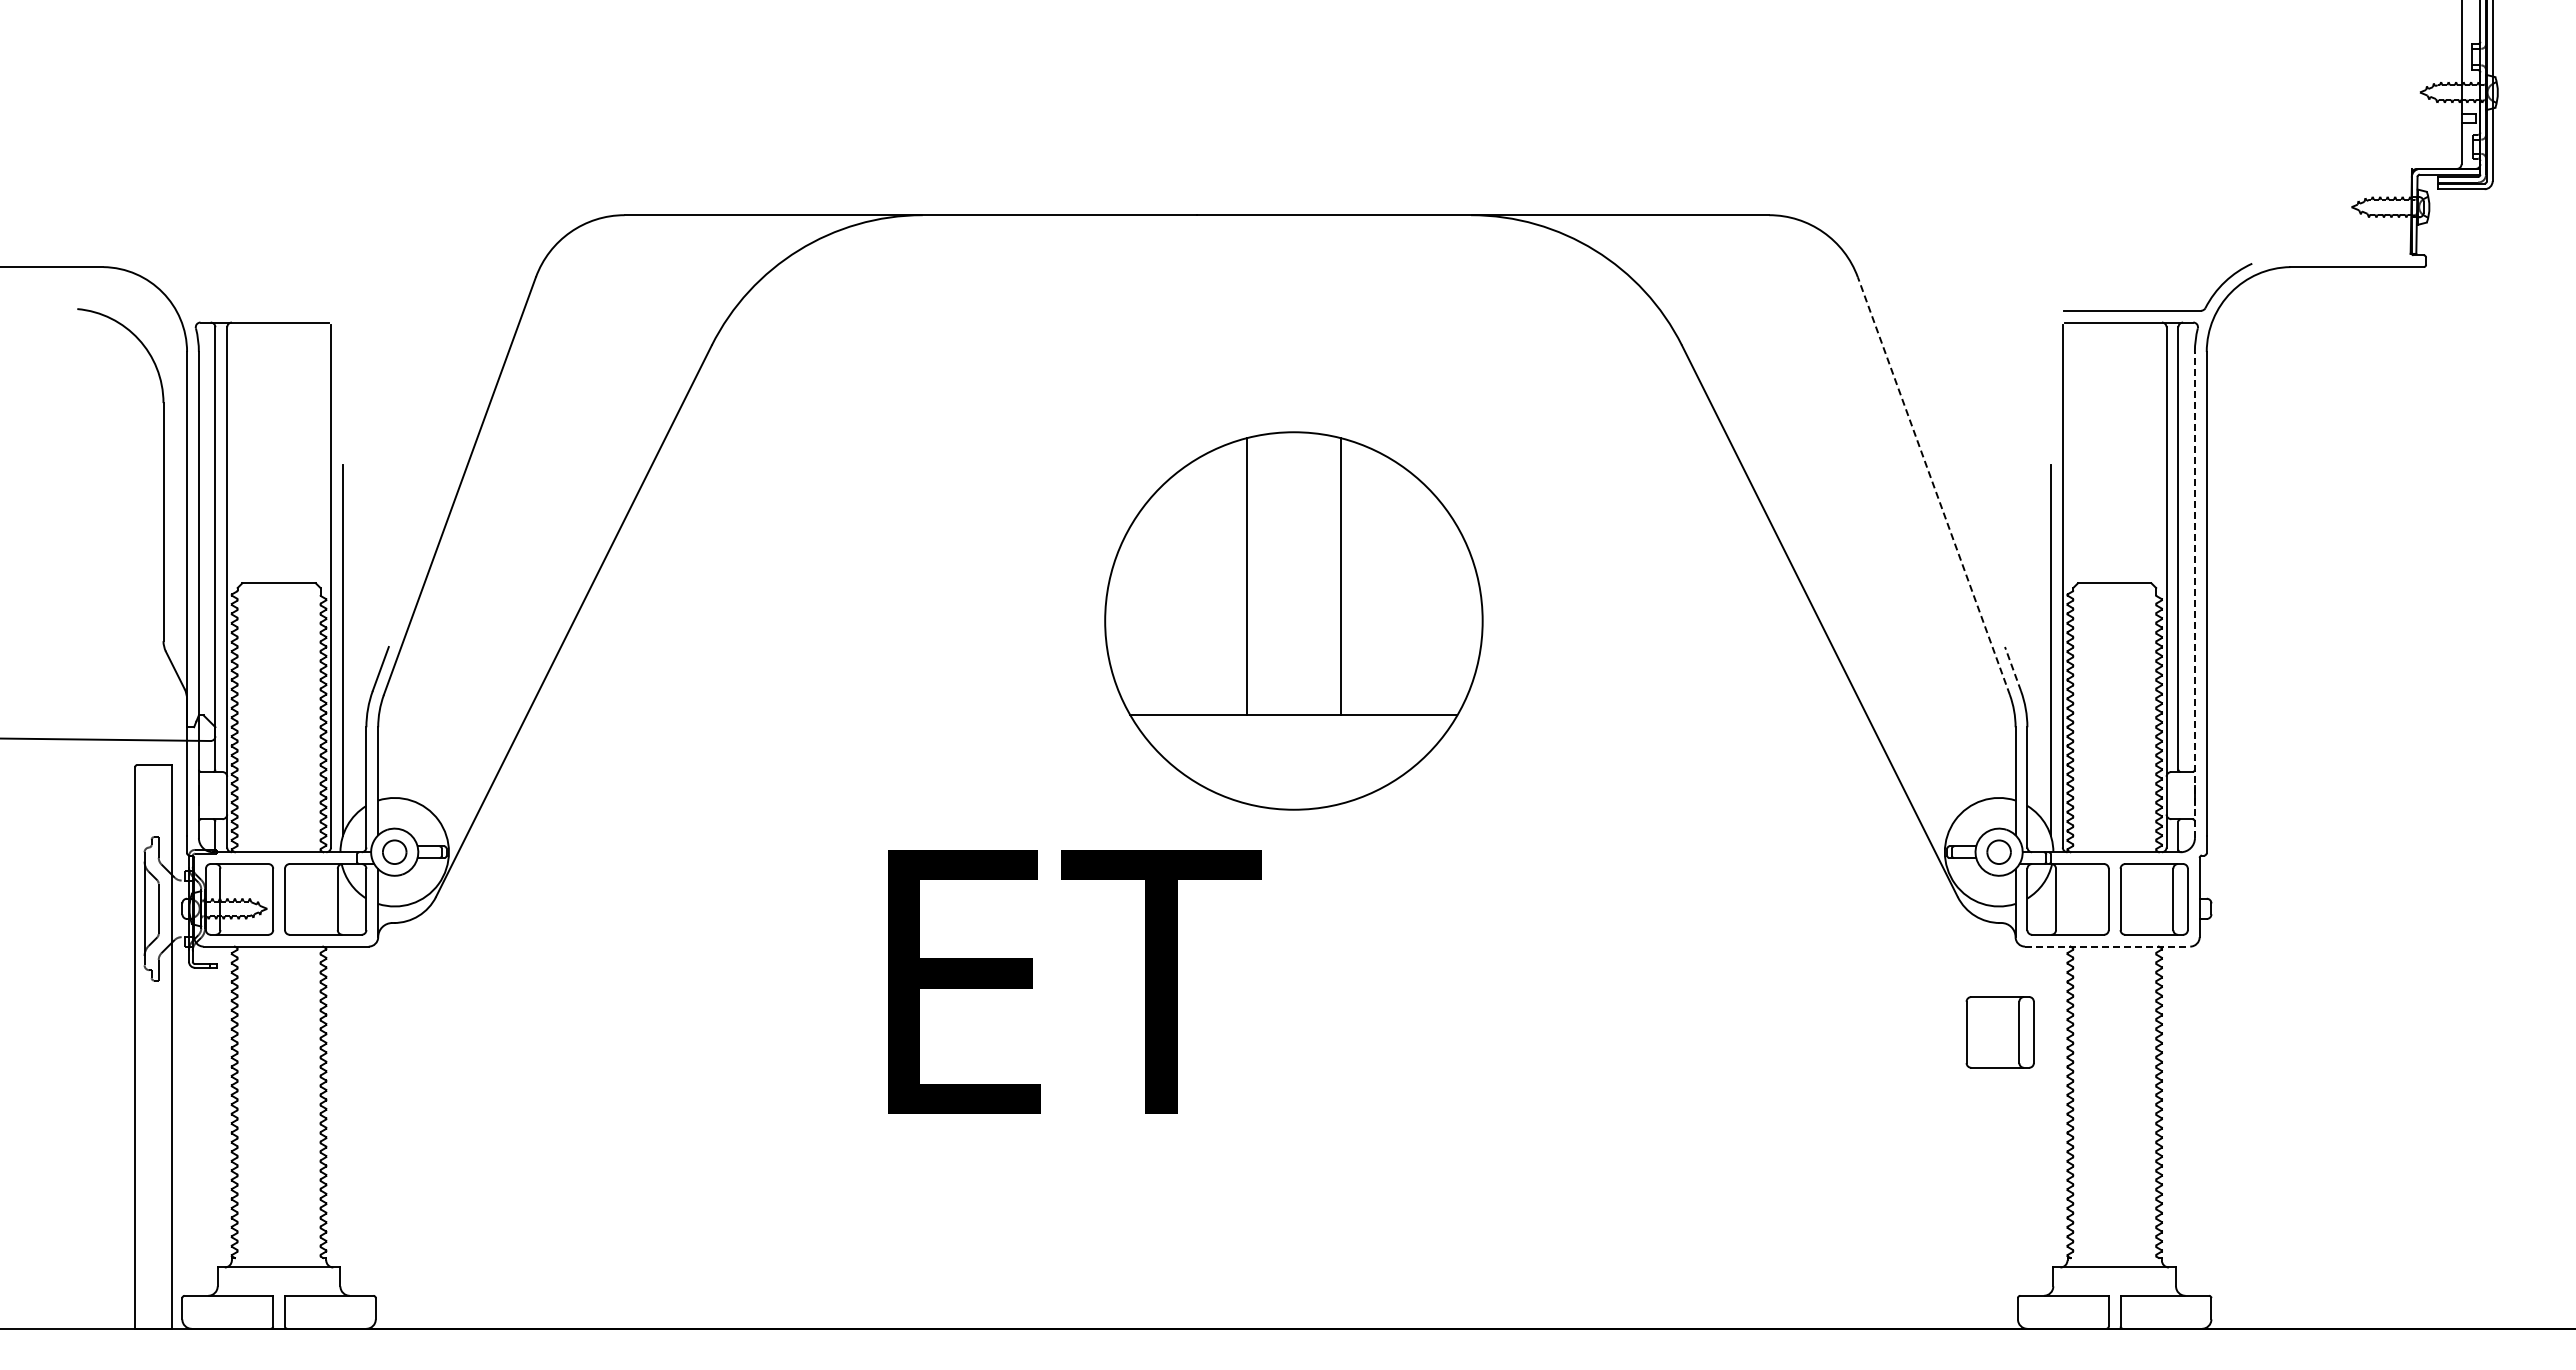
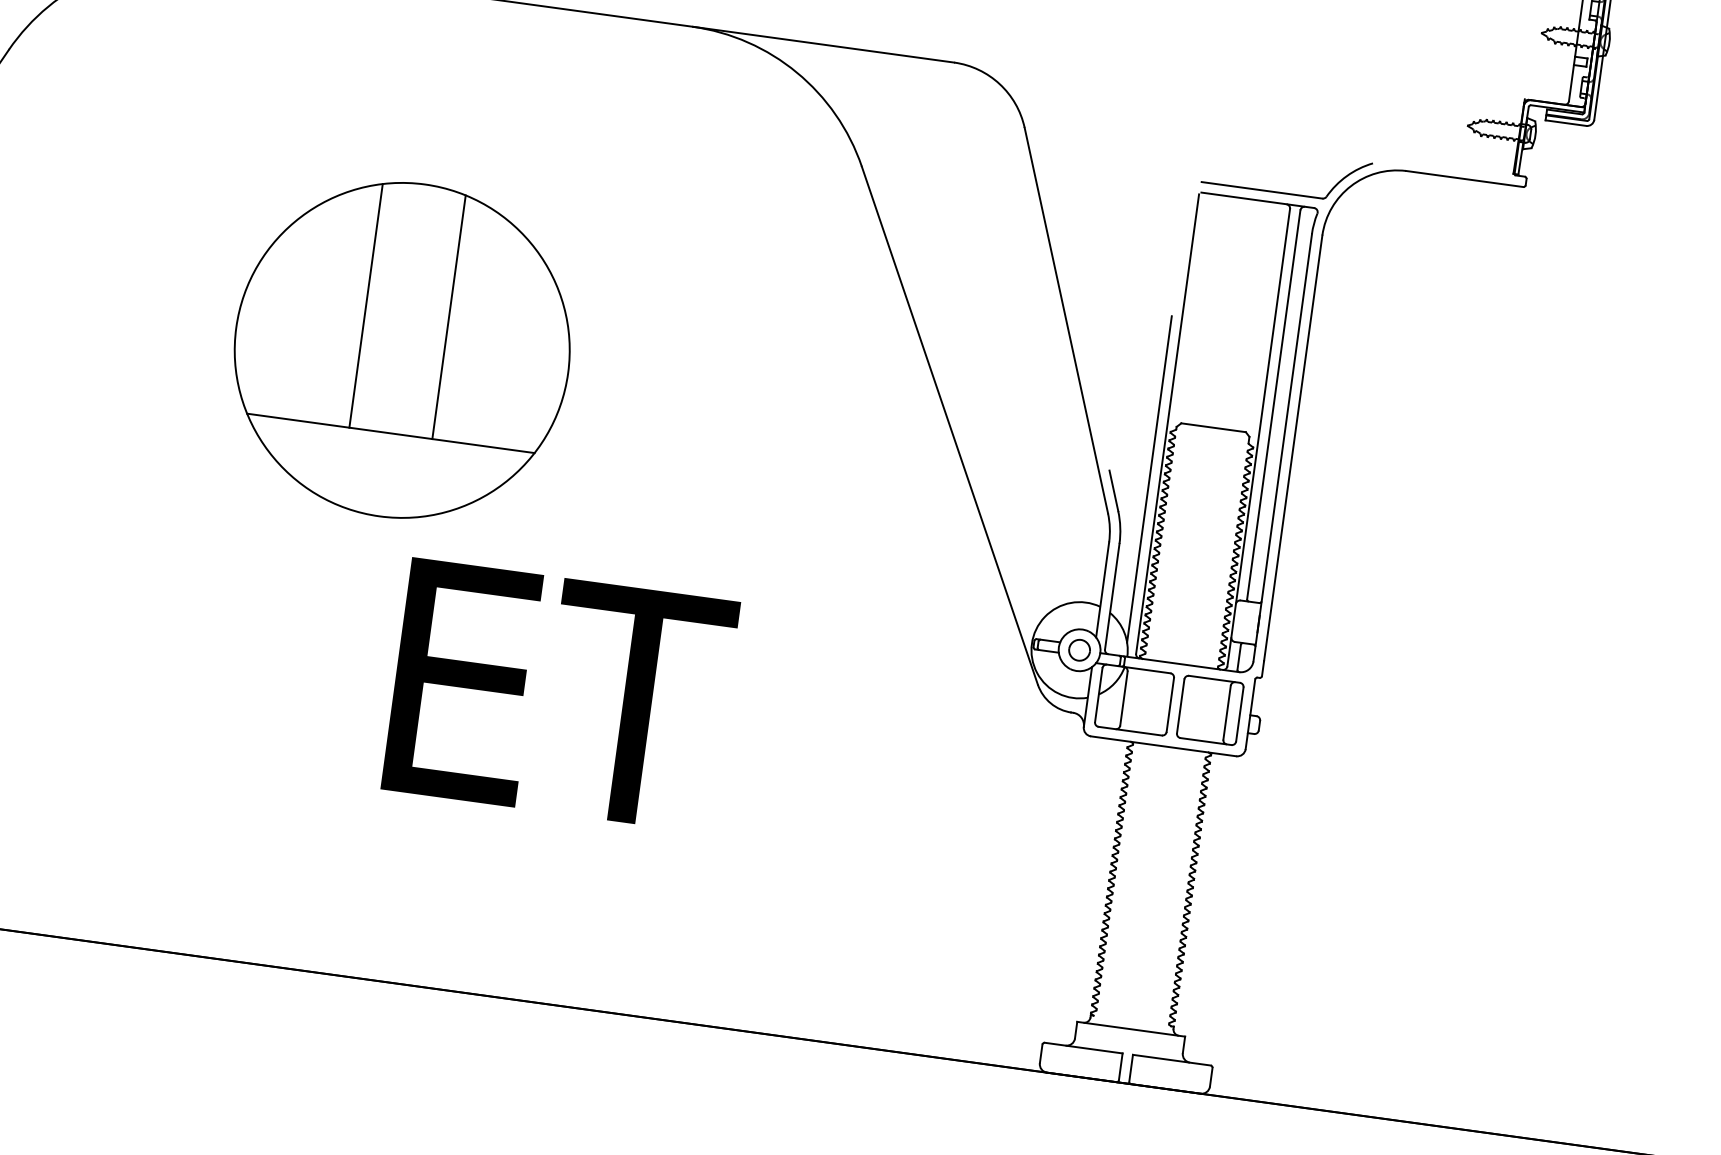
line: (1933, 485) -> (1066, 319), dashed -> solid
line: (2194, 594) -> (1282, 447), dashed -> solid
part: (1293, 620) -> (401, 349), moved
line: (2012, 668) -> (1113, 490), dashed -> solid
line: (2107, 946) -> (1163, 746), dashed -> solid
text: (1074, 981) -> (560, 694), moved
part: (1999, 1032) -> (1058, 808), removed

